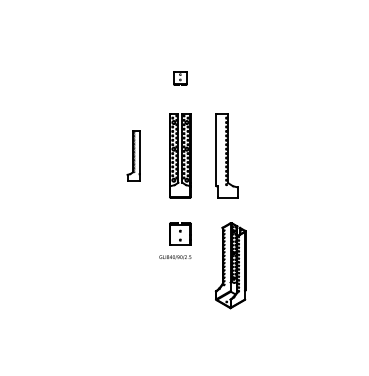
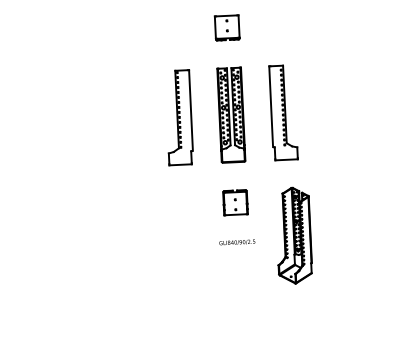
part: (180, 78) -> (227, 28), size x1.67
part: (133, 155) -> (178, 117), size x1.67
text: (175, 257) -> (237, 242), moved

